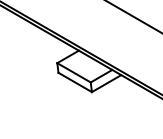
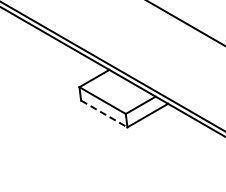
line: (75, 82) -> (104, 113), solid -> dashed

